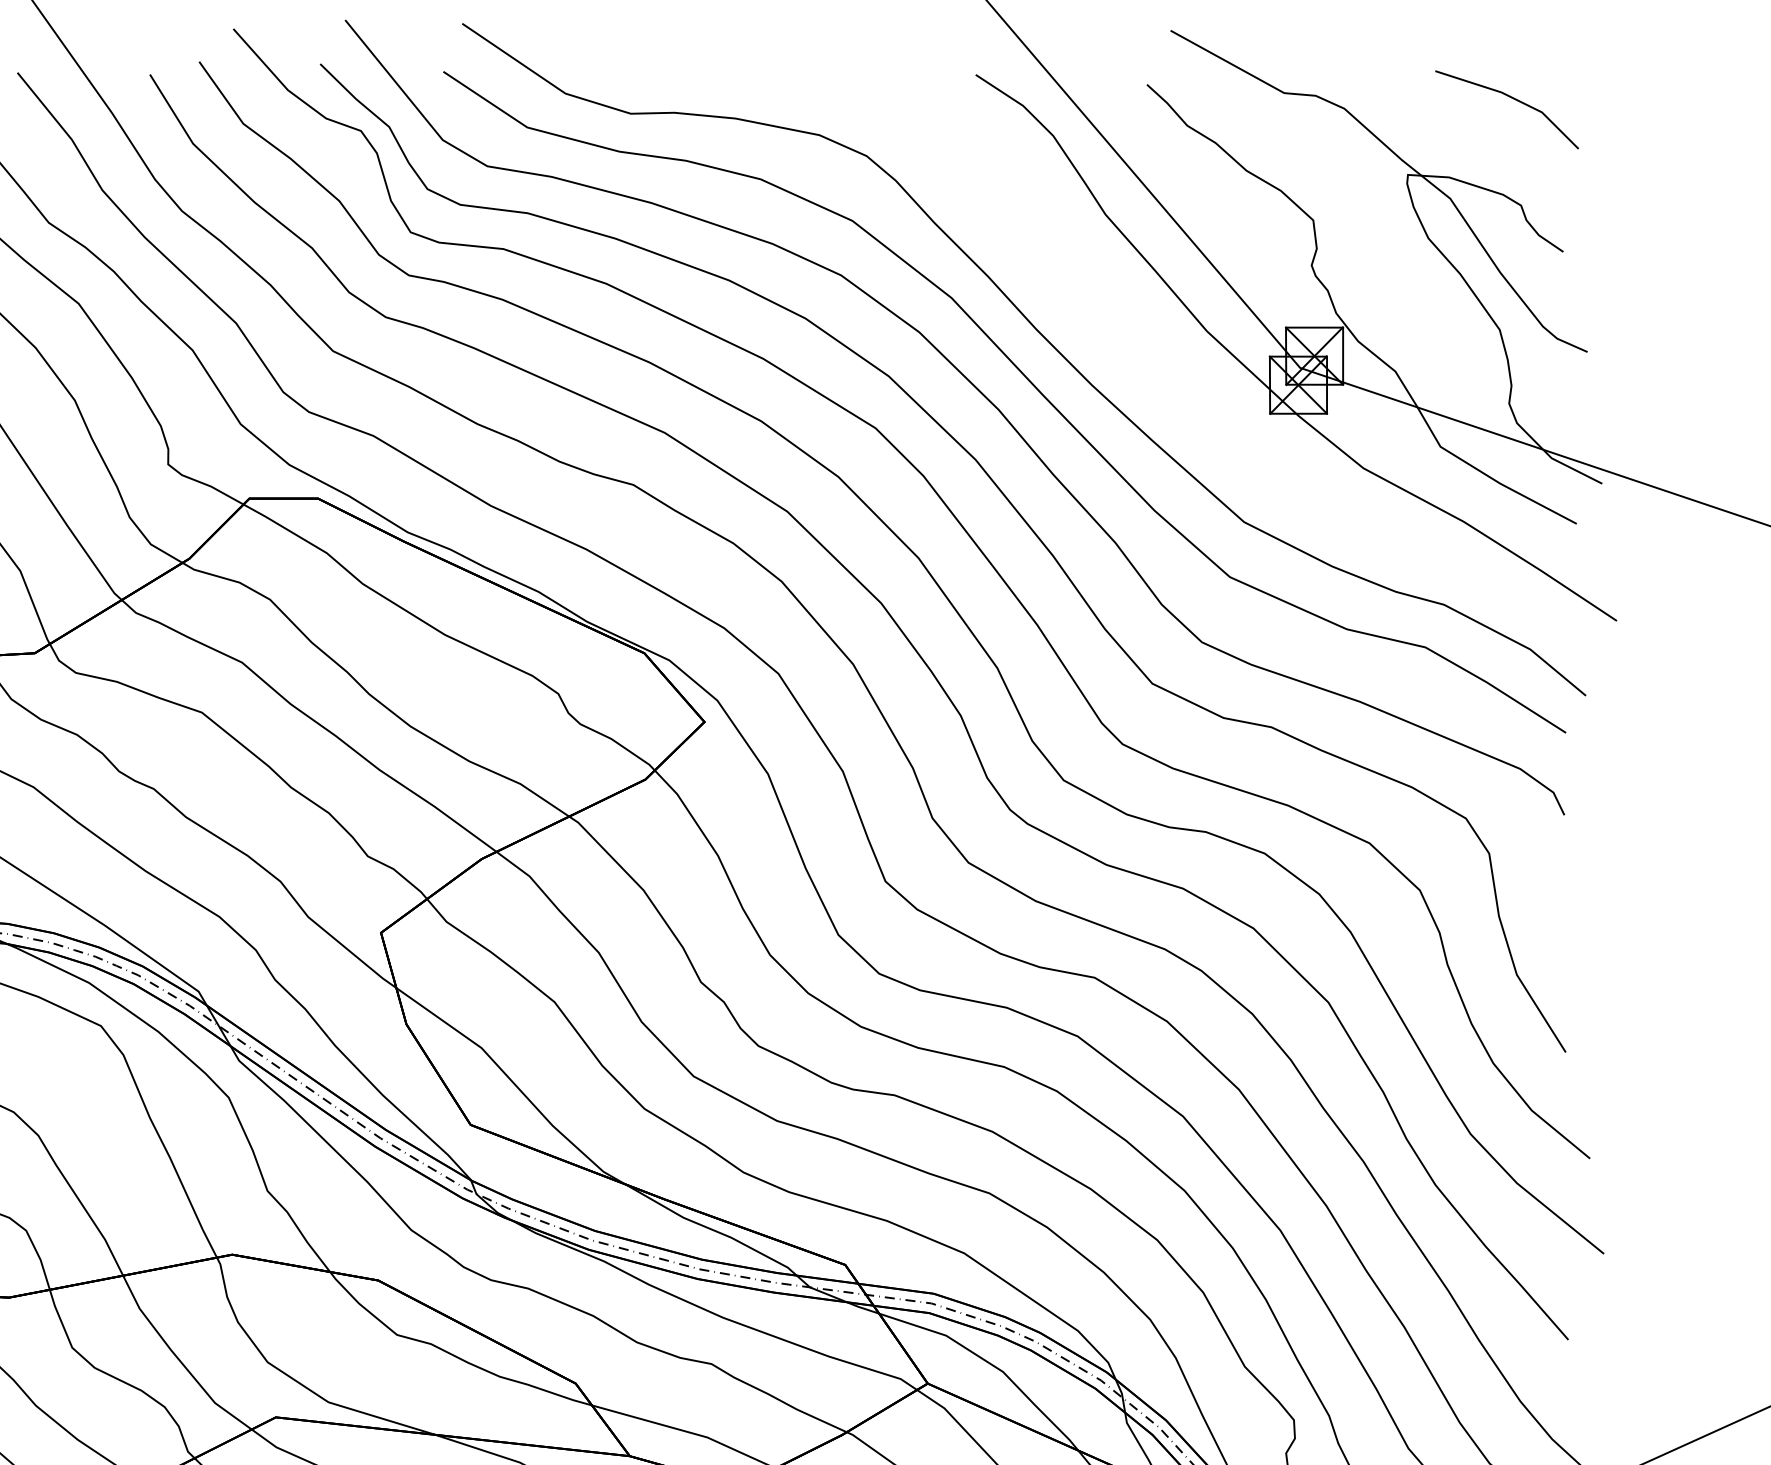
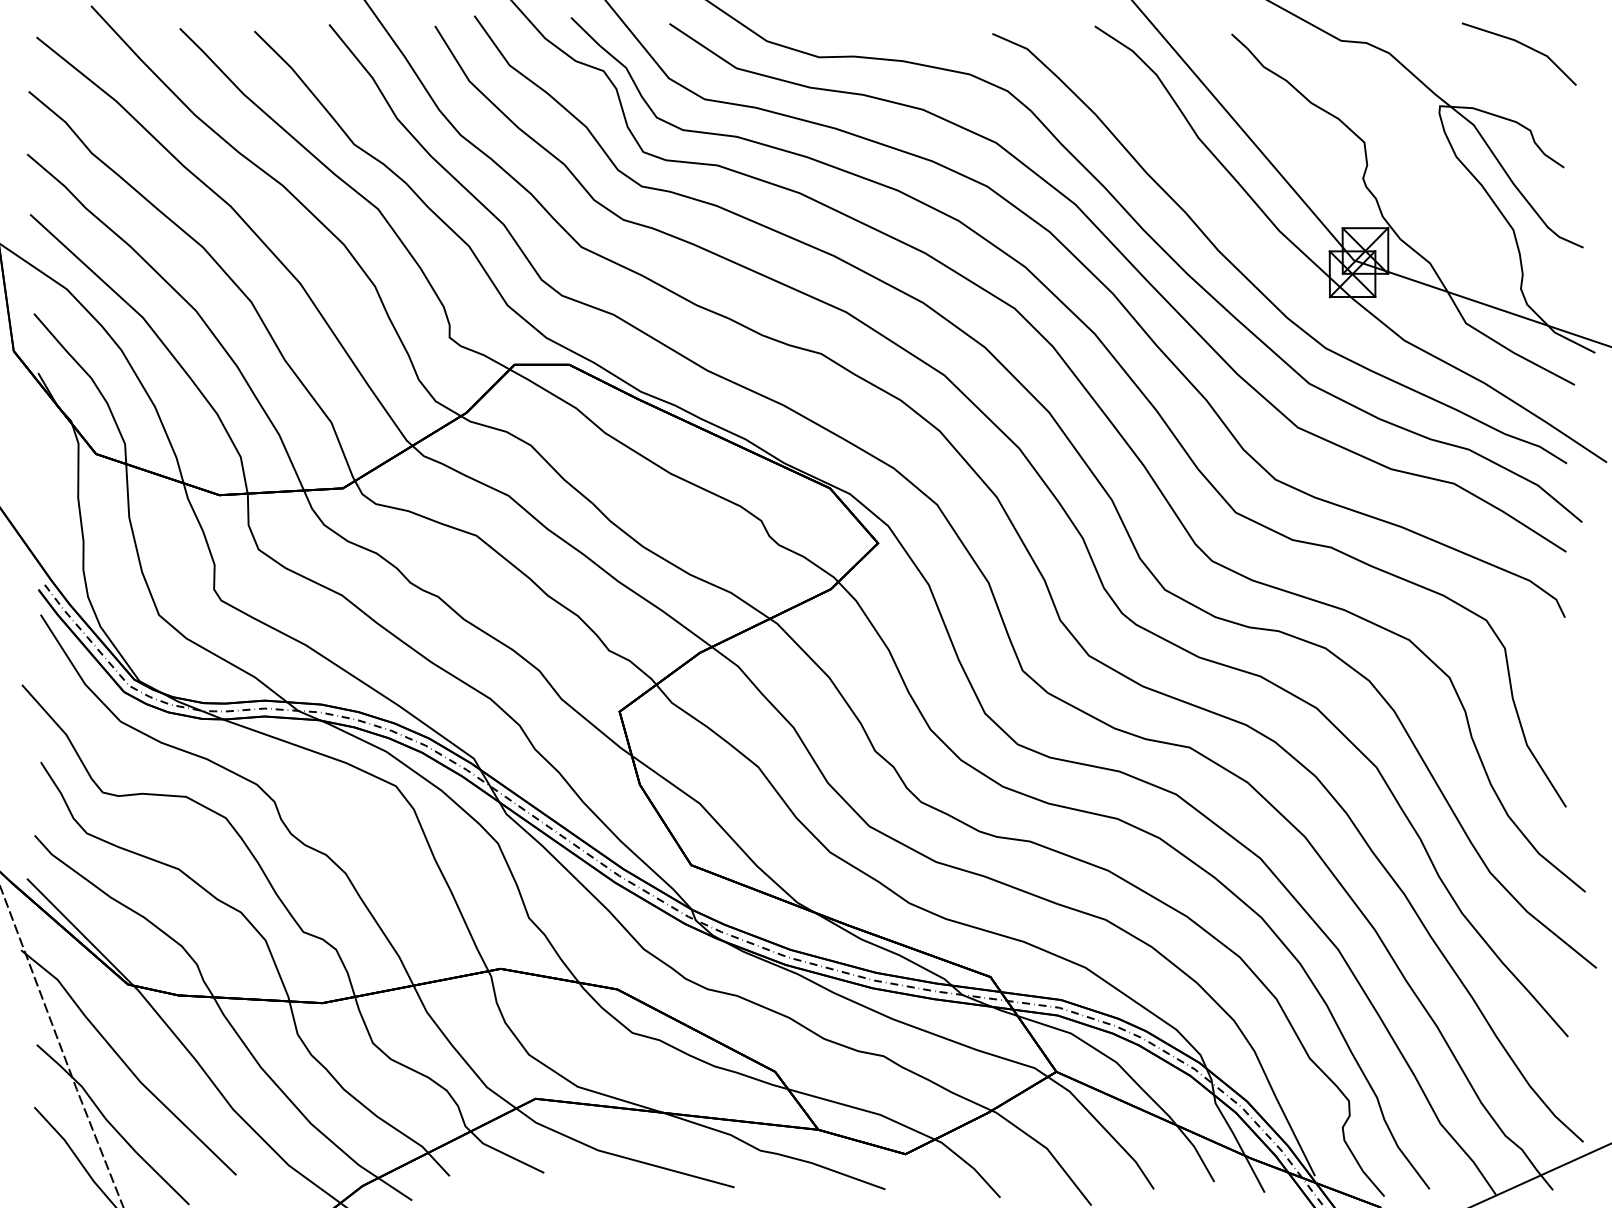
curve: (1168, 390) -> (1248, 278), added

